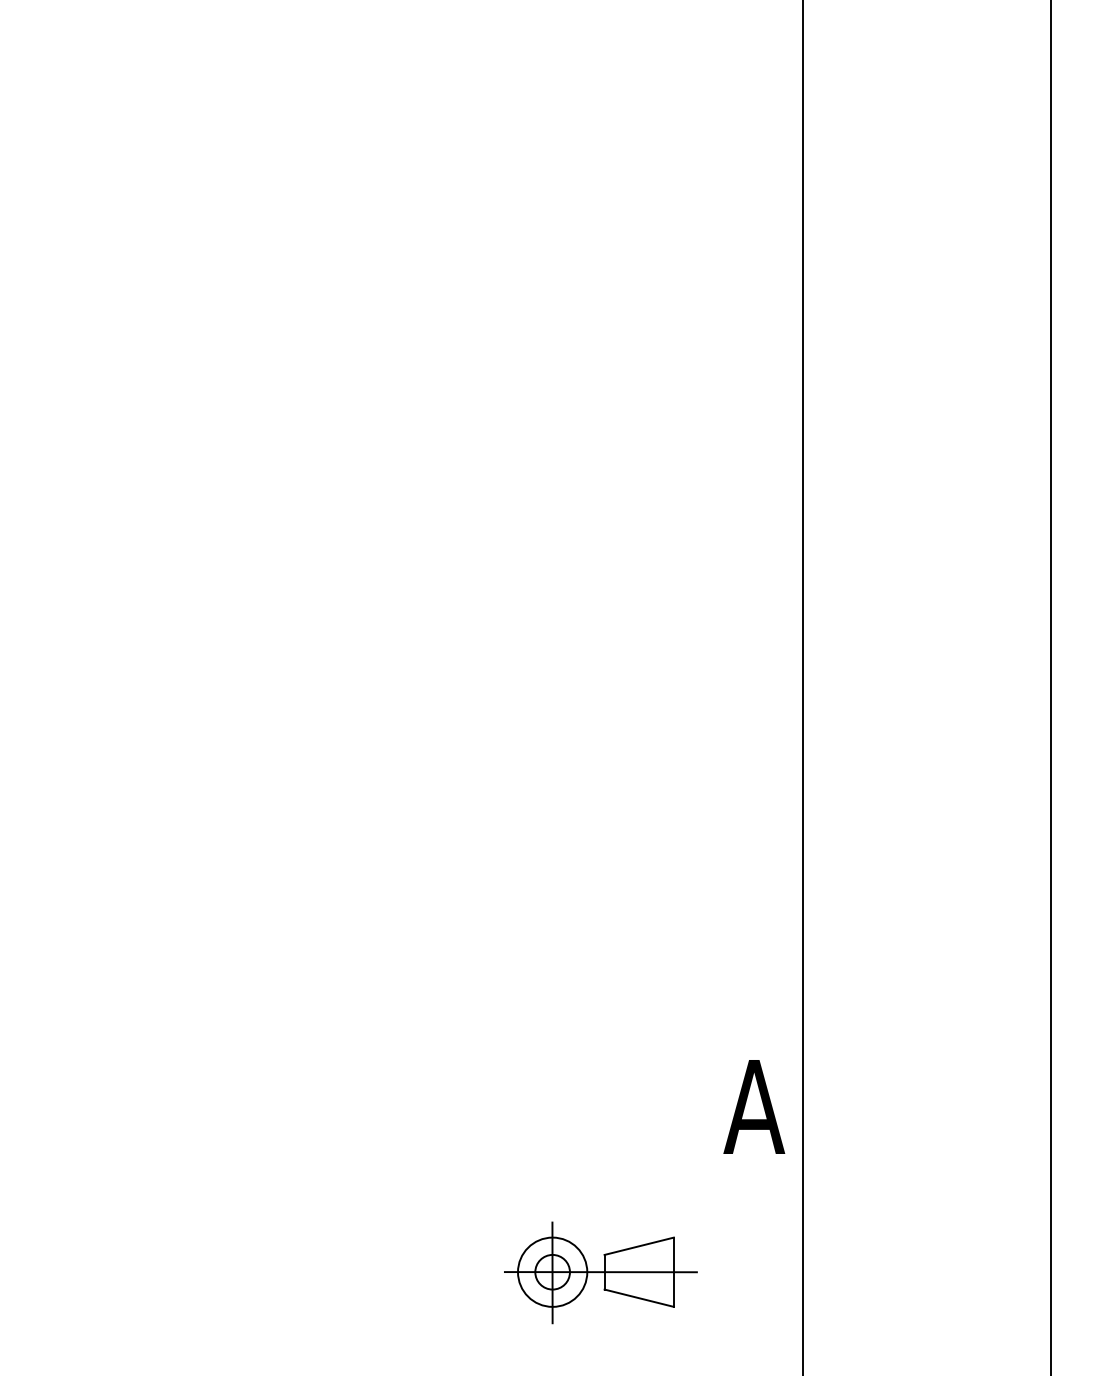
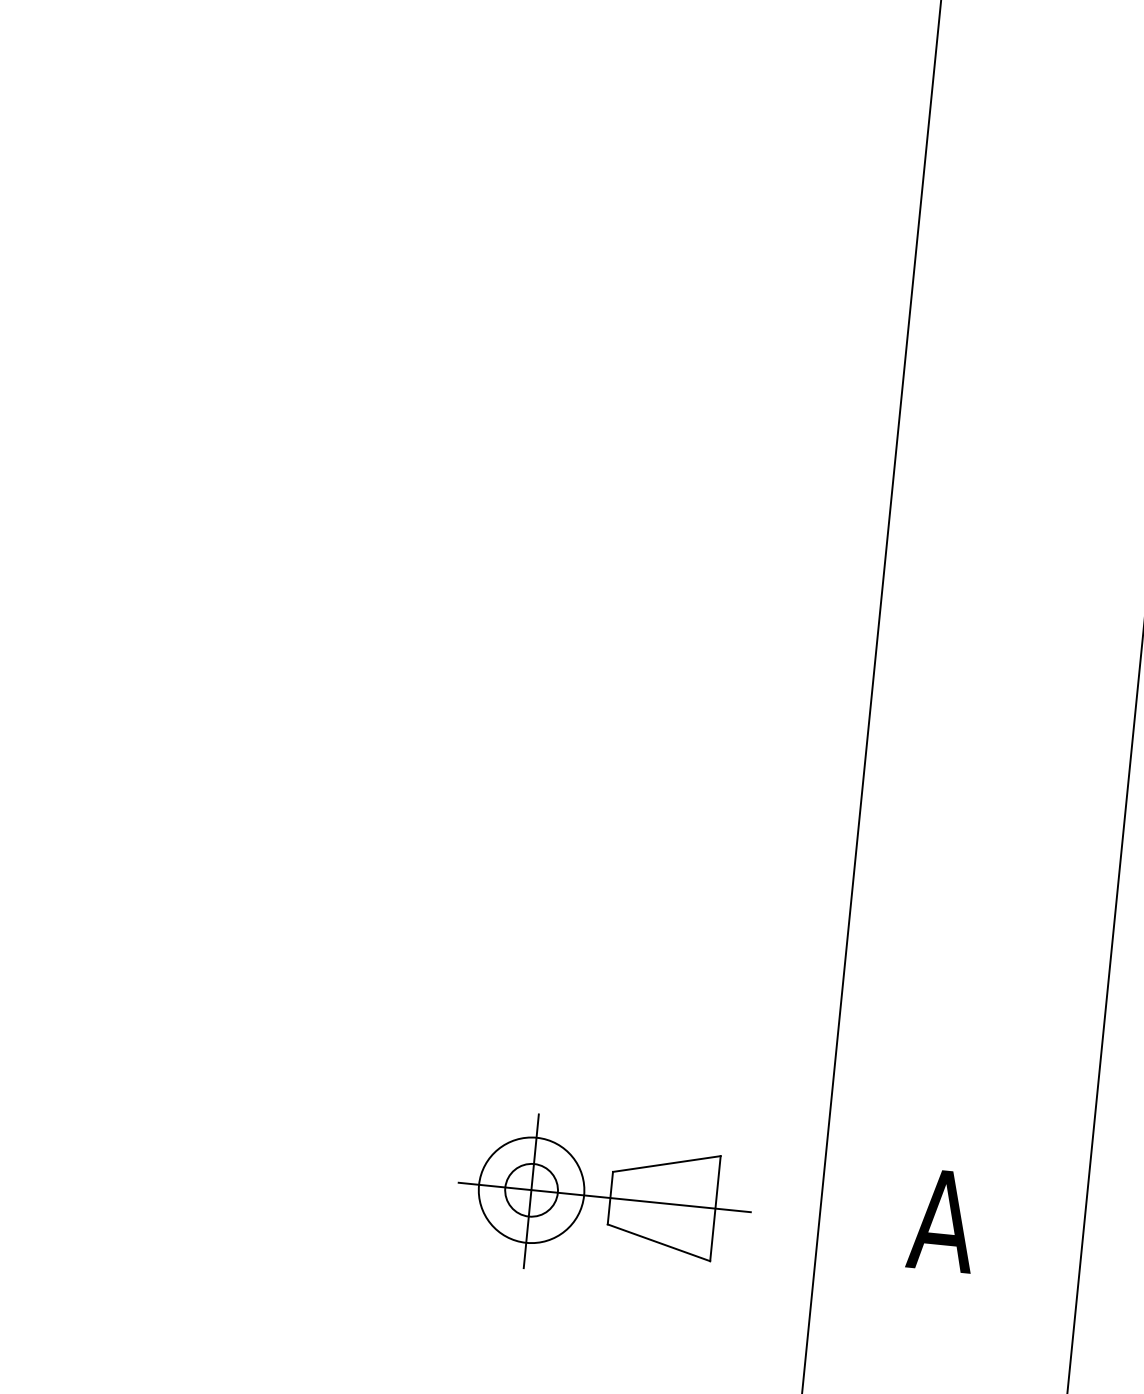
text: (754, 1106) -> (943, 1220), moved
part: (600, 1272) -> (604, 1198), size x1.43

